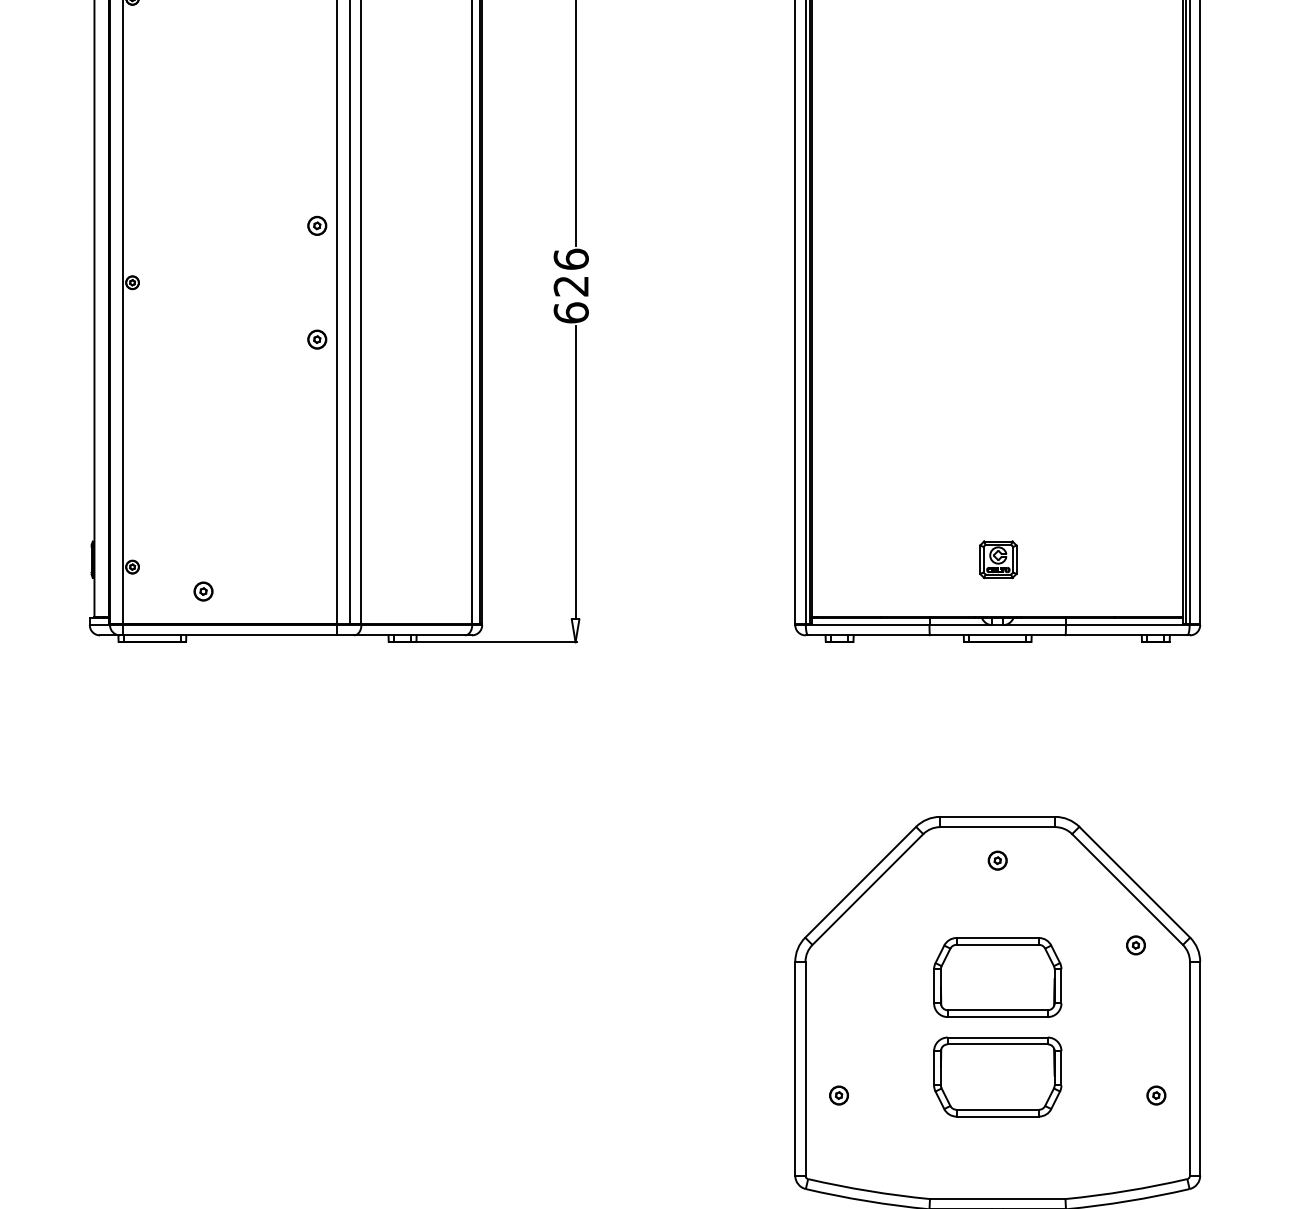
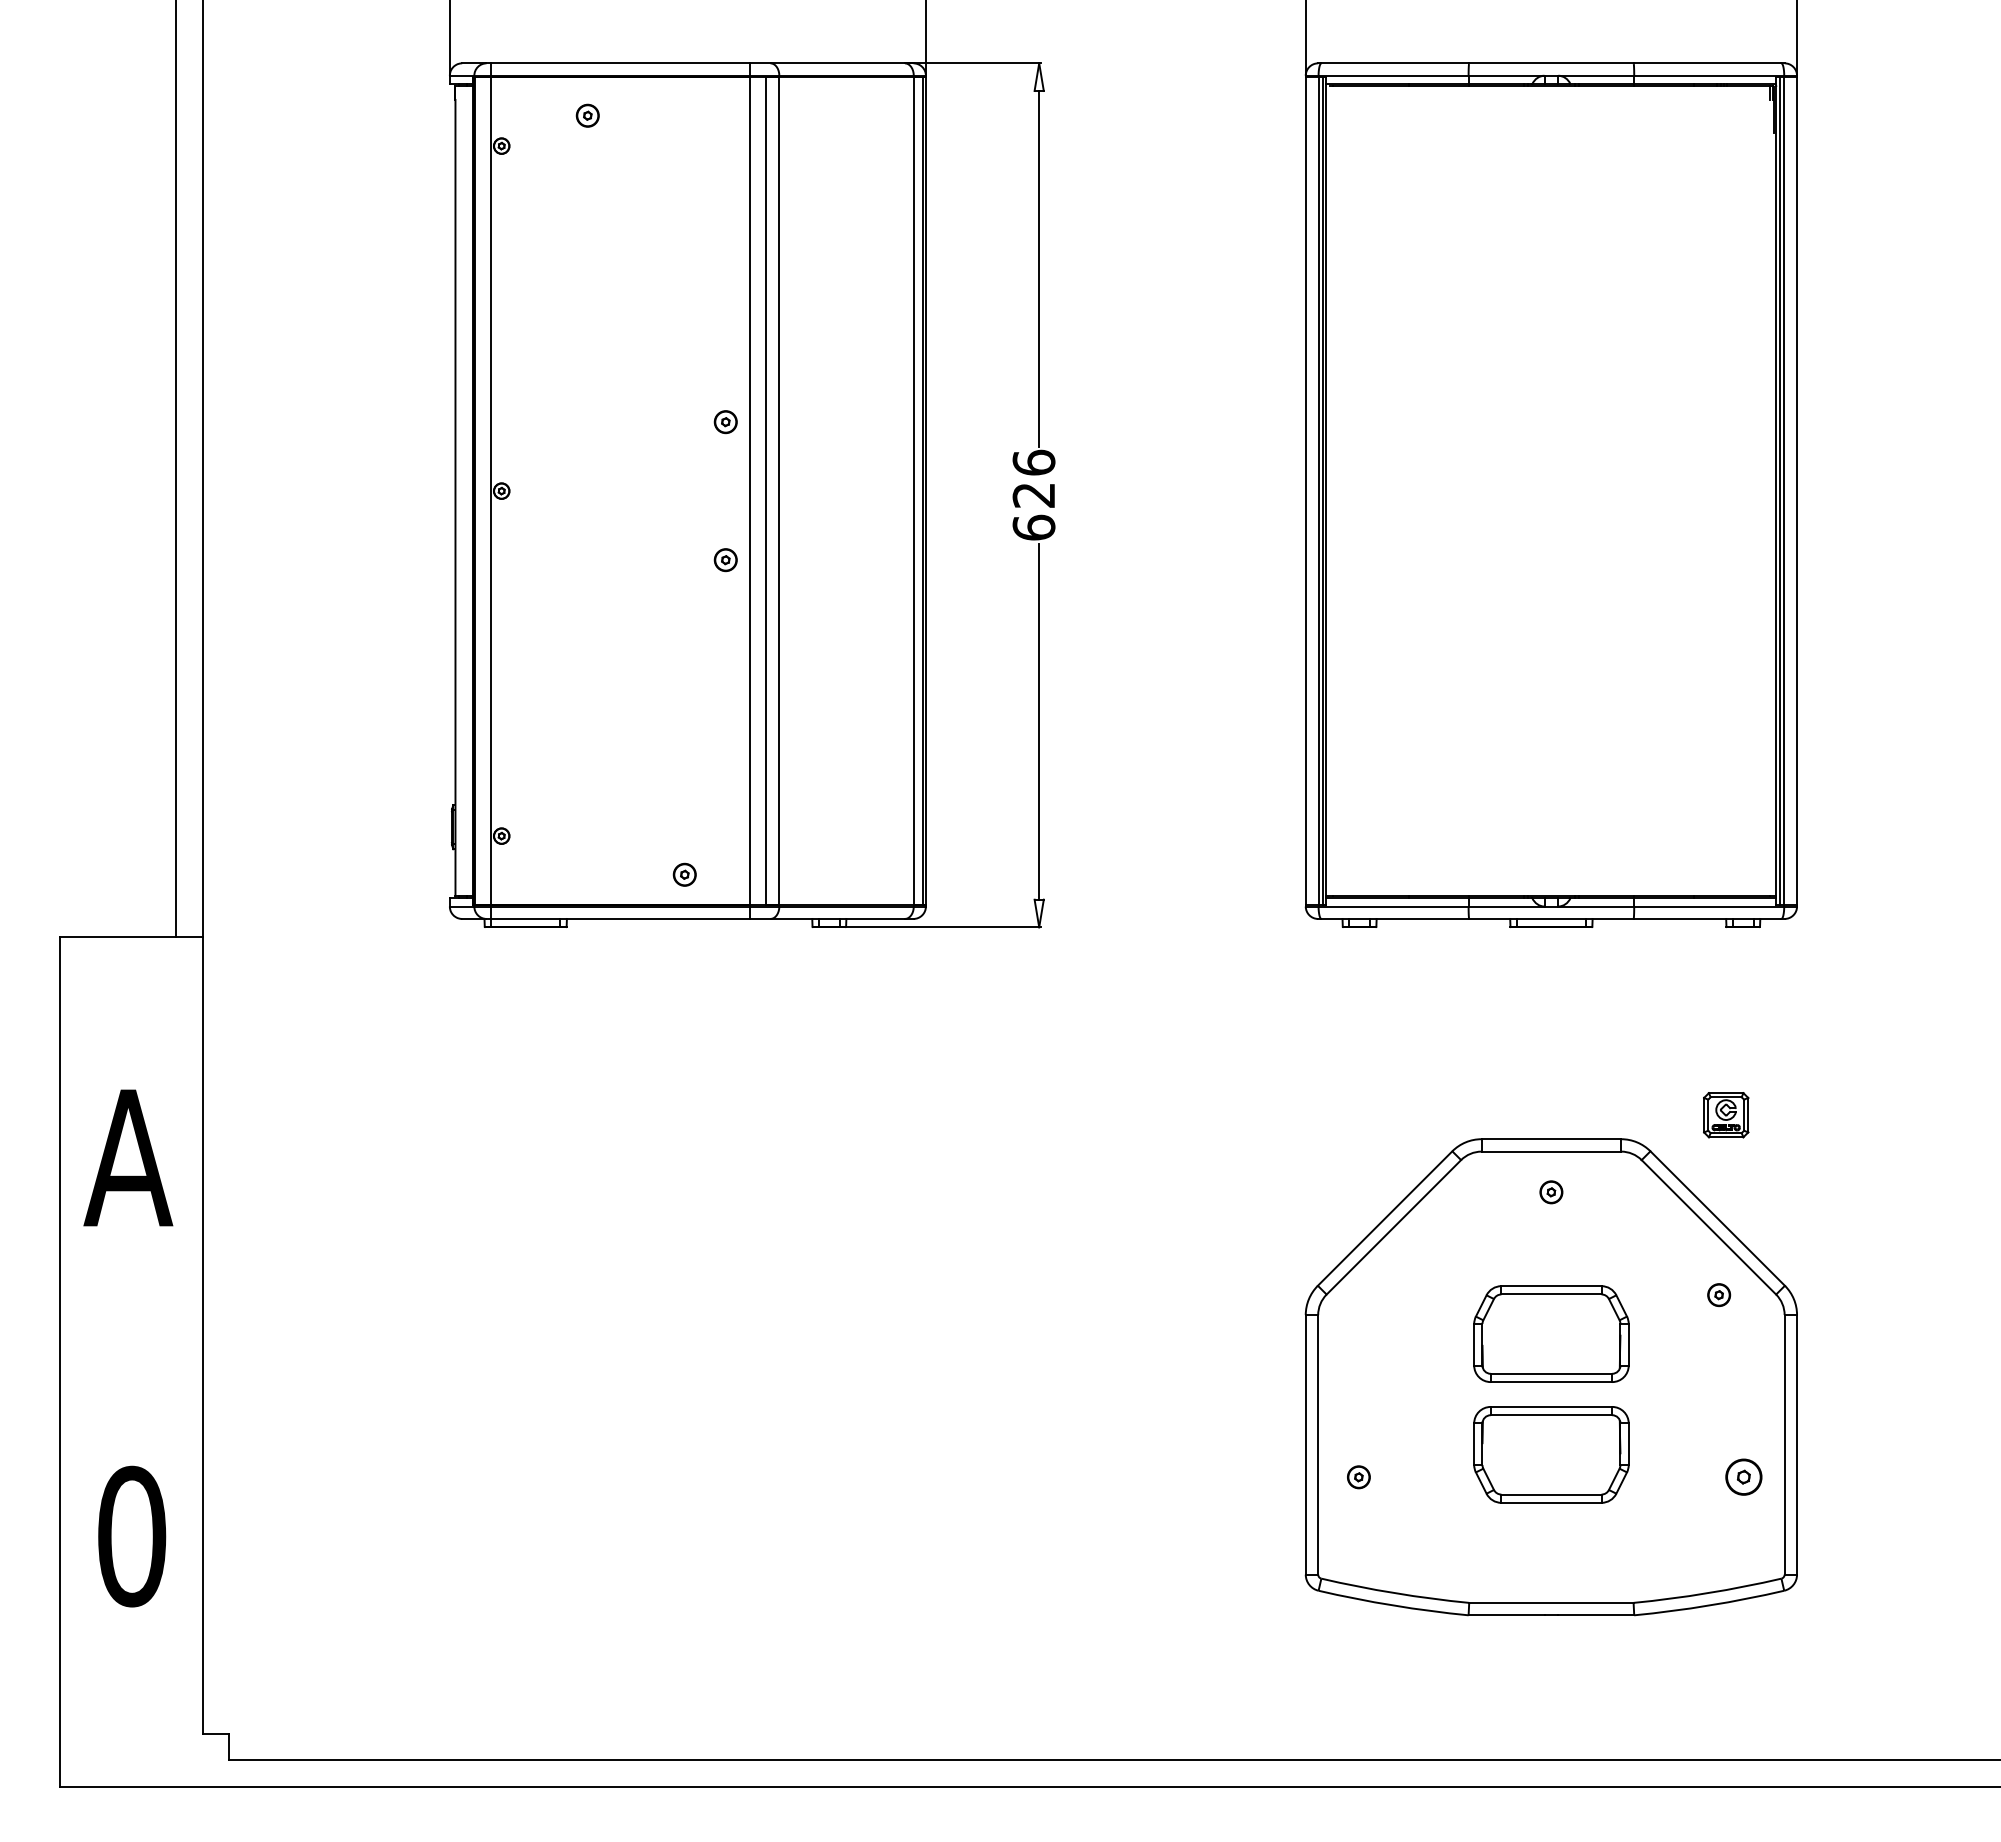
part: (998, 559) -> (1726, 1115), moved
part: (203, 591) -> (684, 874), moved
part: (1156, 1095) -> (1743, 1477), size x1.6

